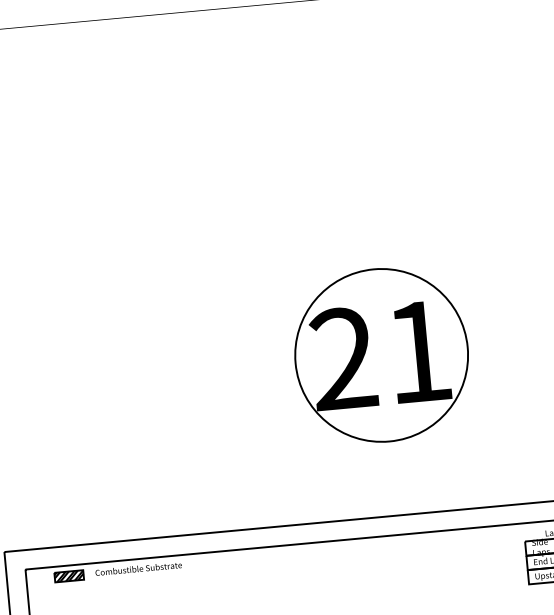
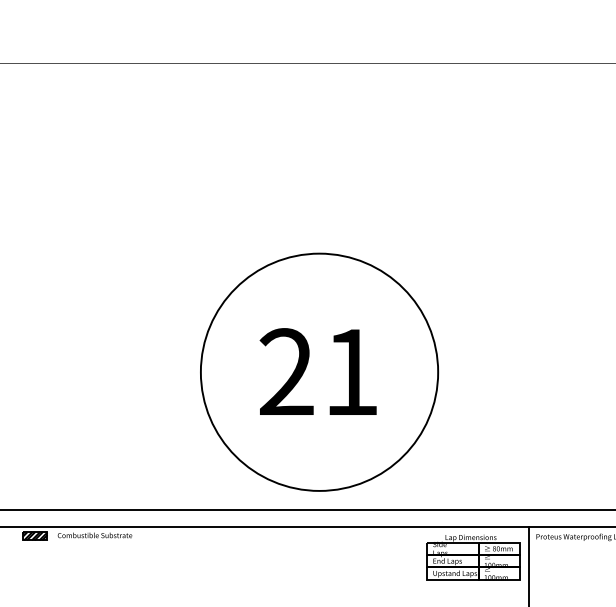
circle: (381, 355) -> (319, 372), size x1.6

